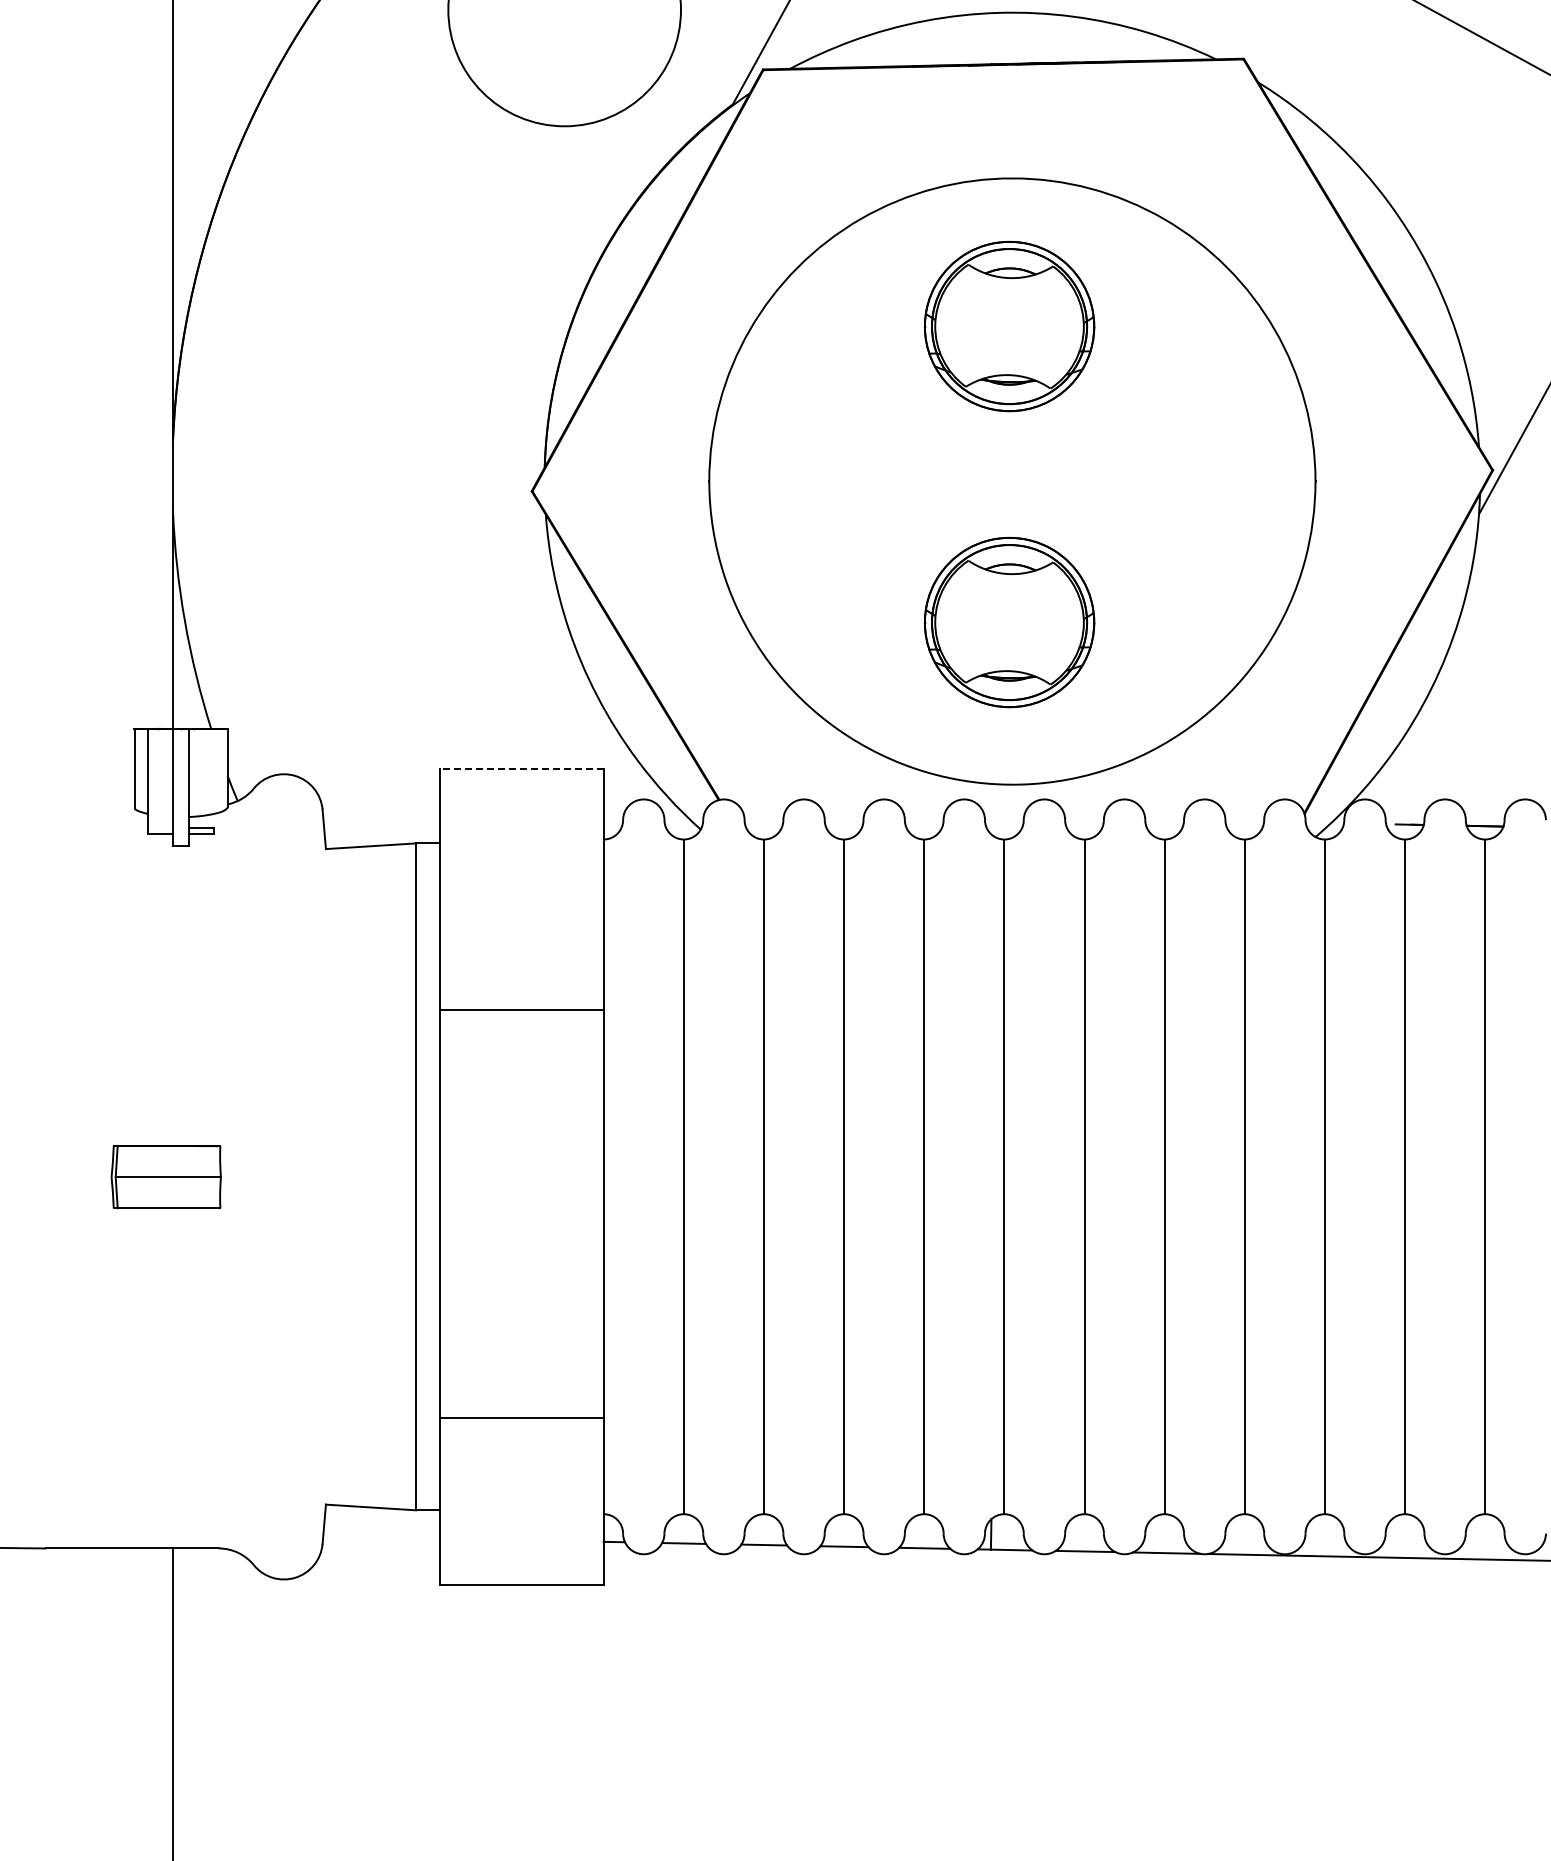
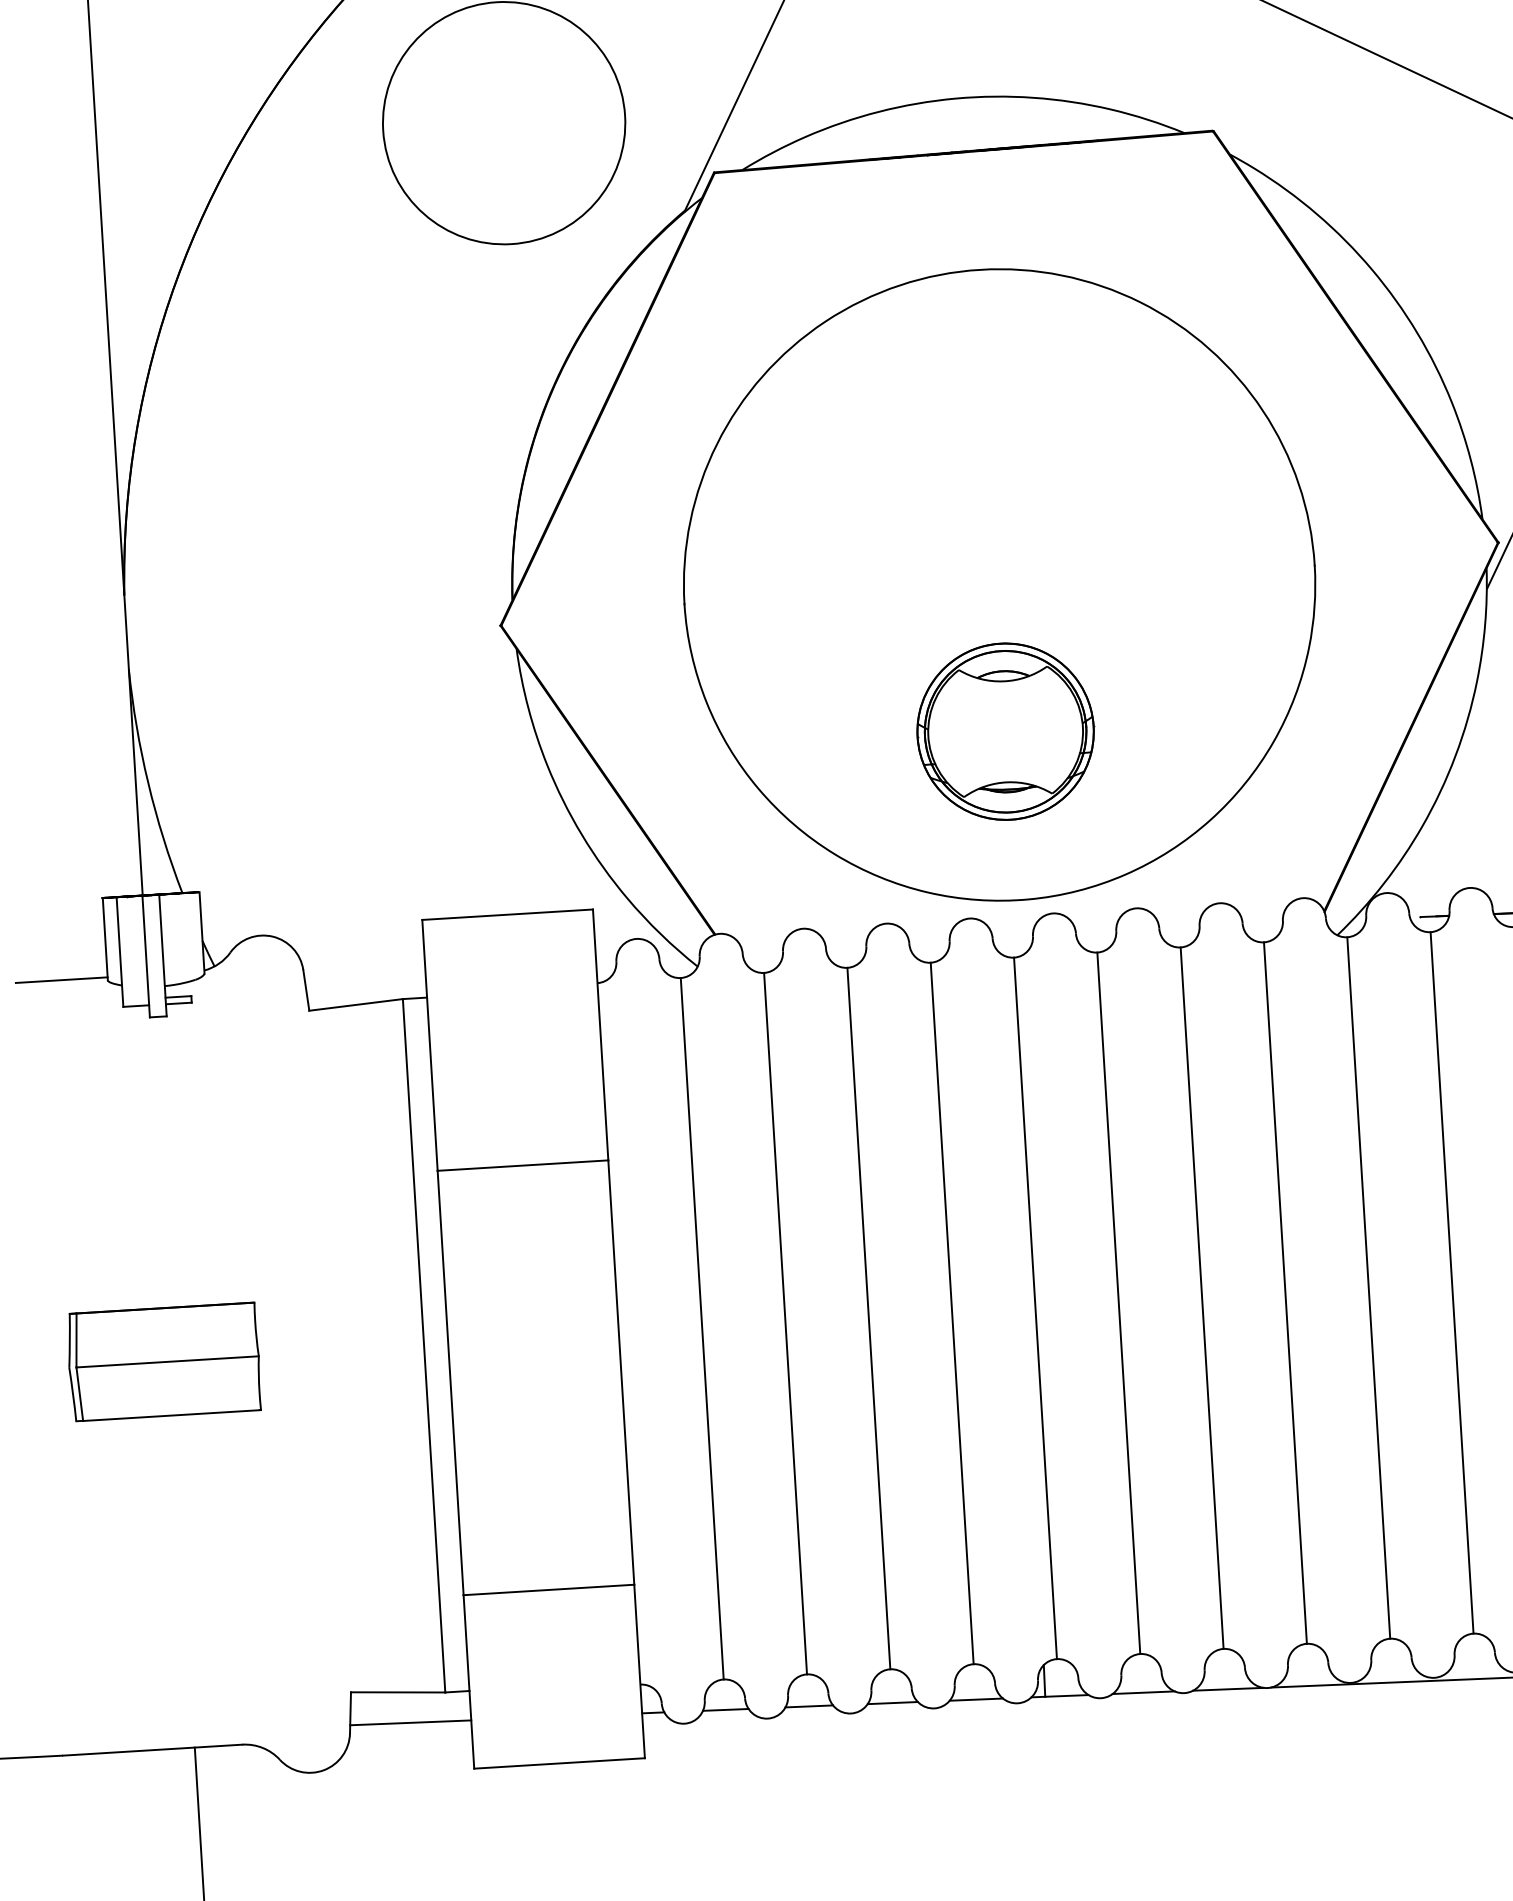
part: (1009, 326) -> (986, 423), removed
line: (521, 768) -> (507, 914), dashed -> solid
line: (90, 805) -> (61, 980), added
part: (166, 1176) -> (164, 1361), size x1.67
line: (381, 1537) -> (410, 1722), added

